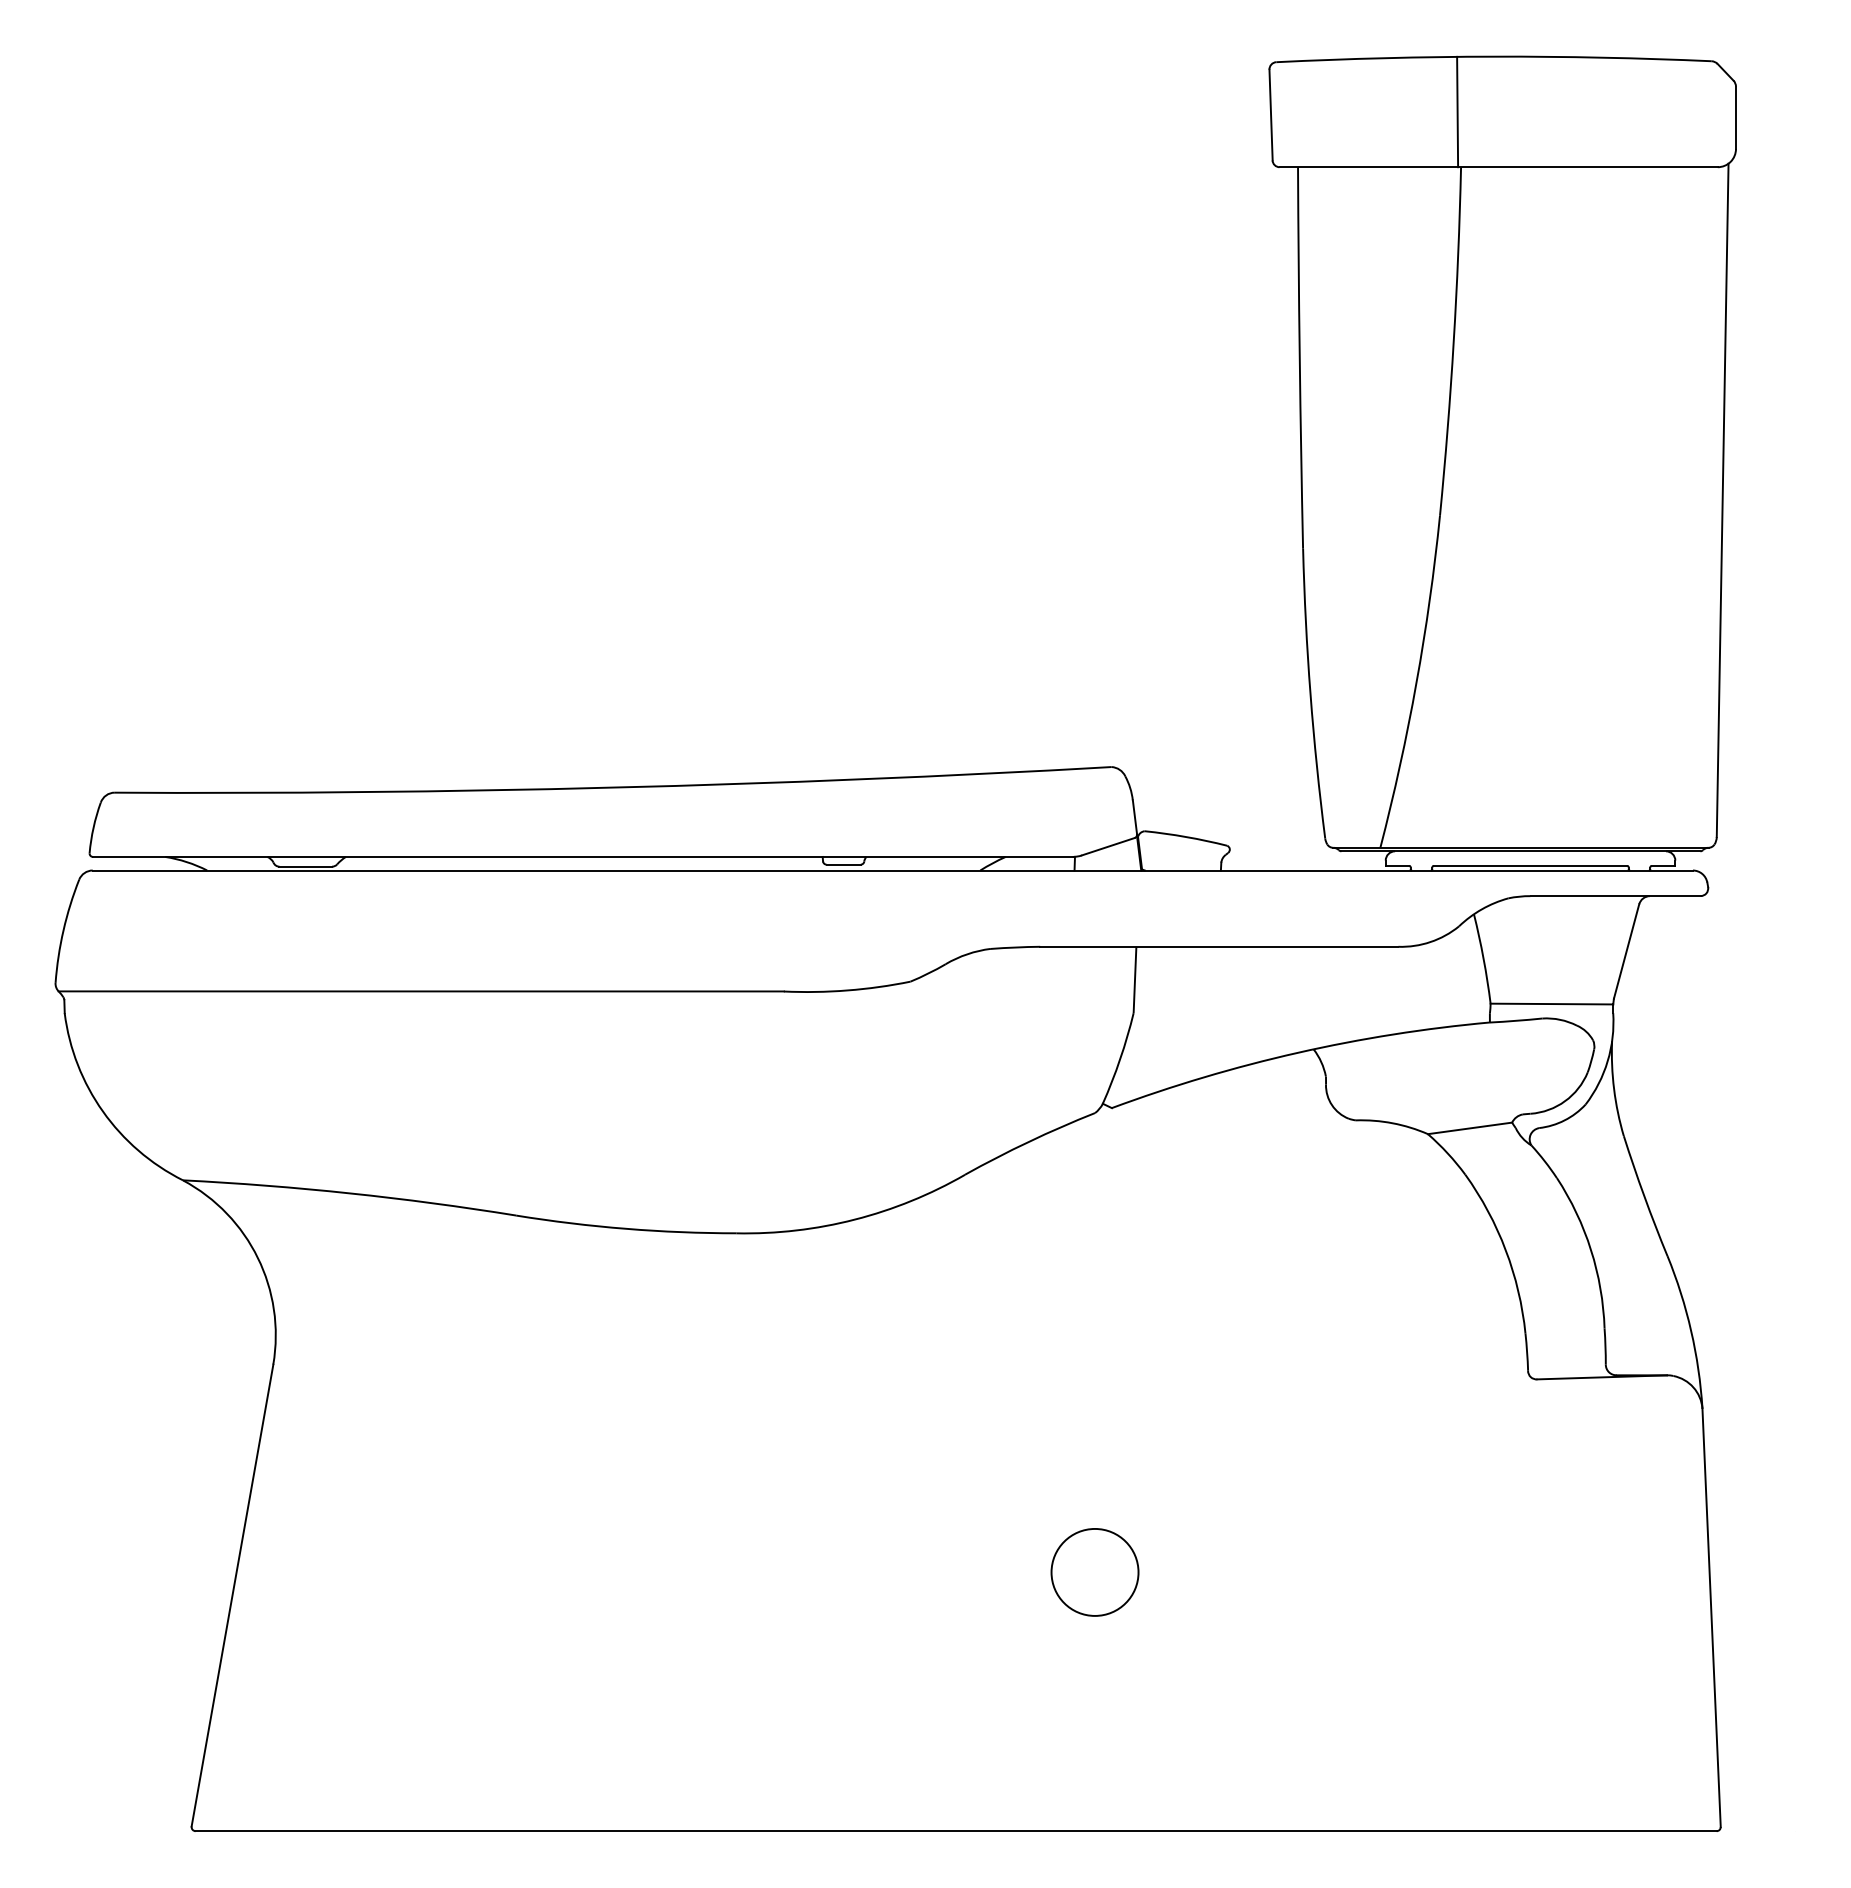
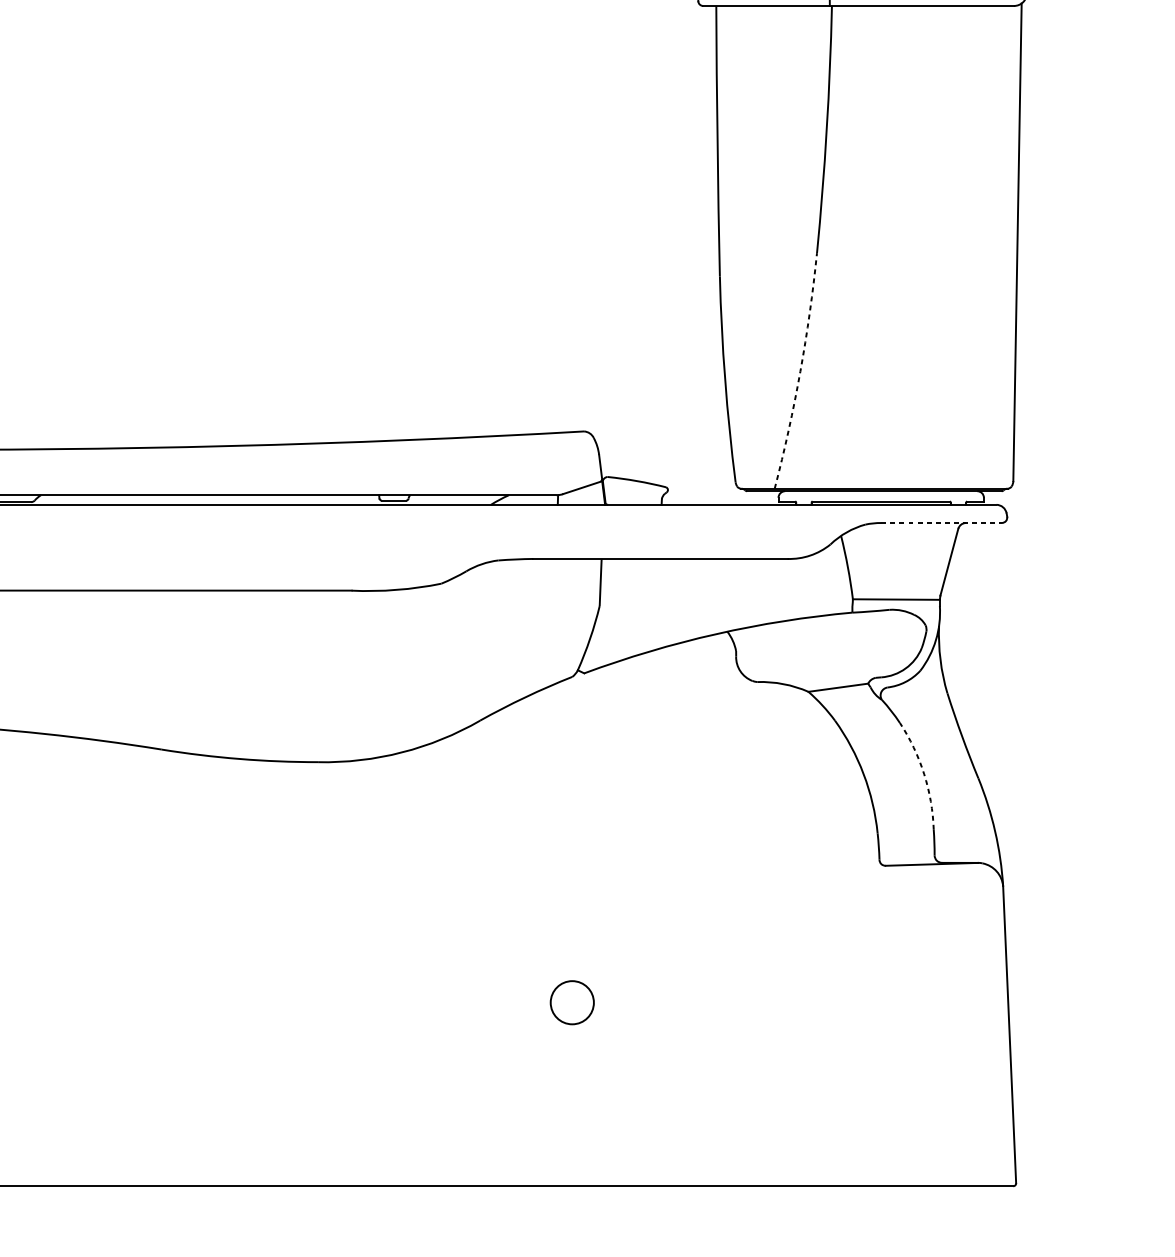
arc: (1416, 682) -> (800, 371), solid -> dashed
line: (1616, 896) -> (942, 523), solid -> dashed
arc: (1591, 1250) -> (924, 774), solid -> dashed
circle: (1094, 1572) -> (571, 1002), size x0.7

